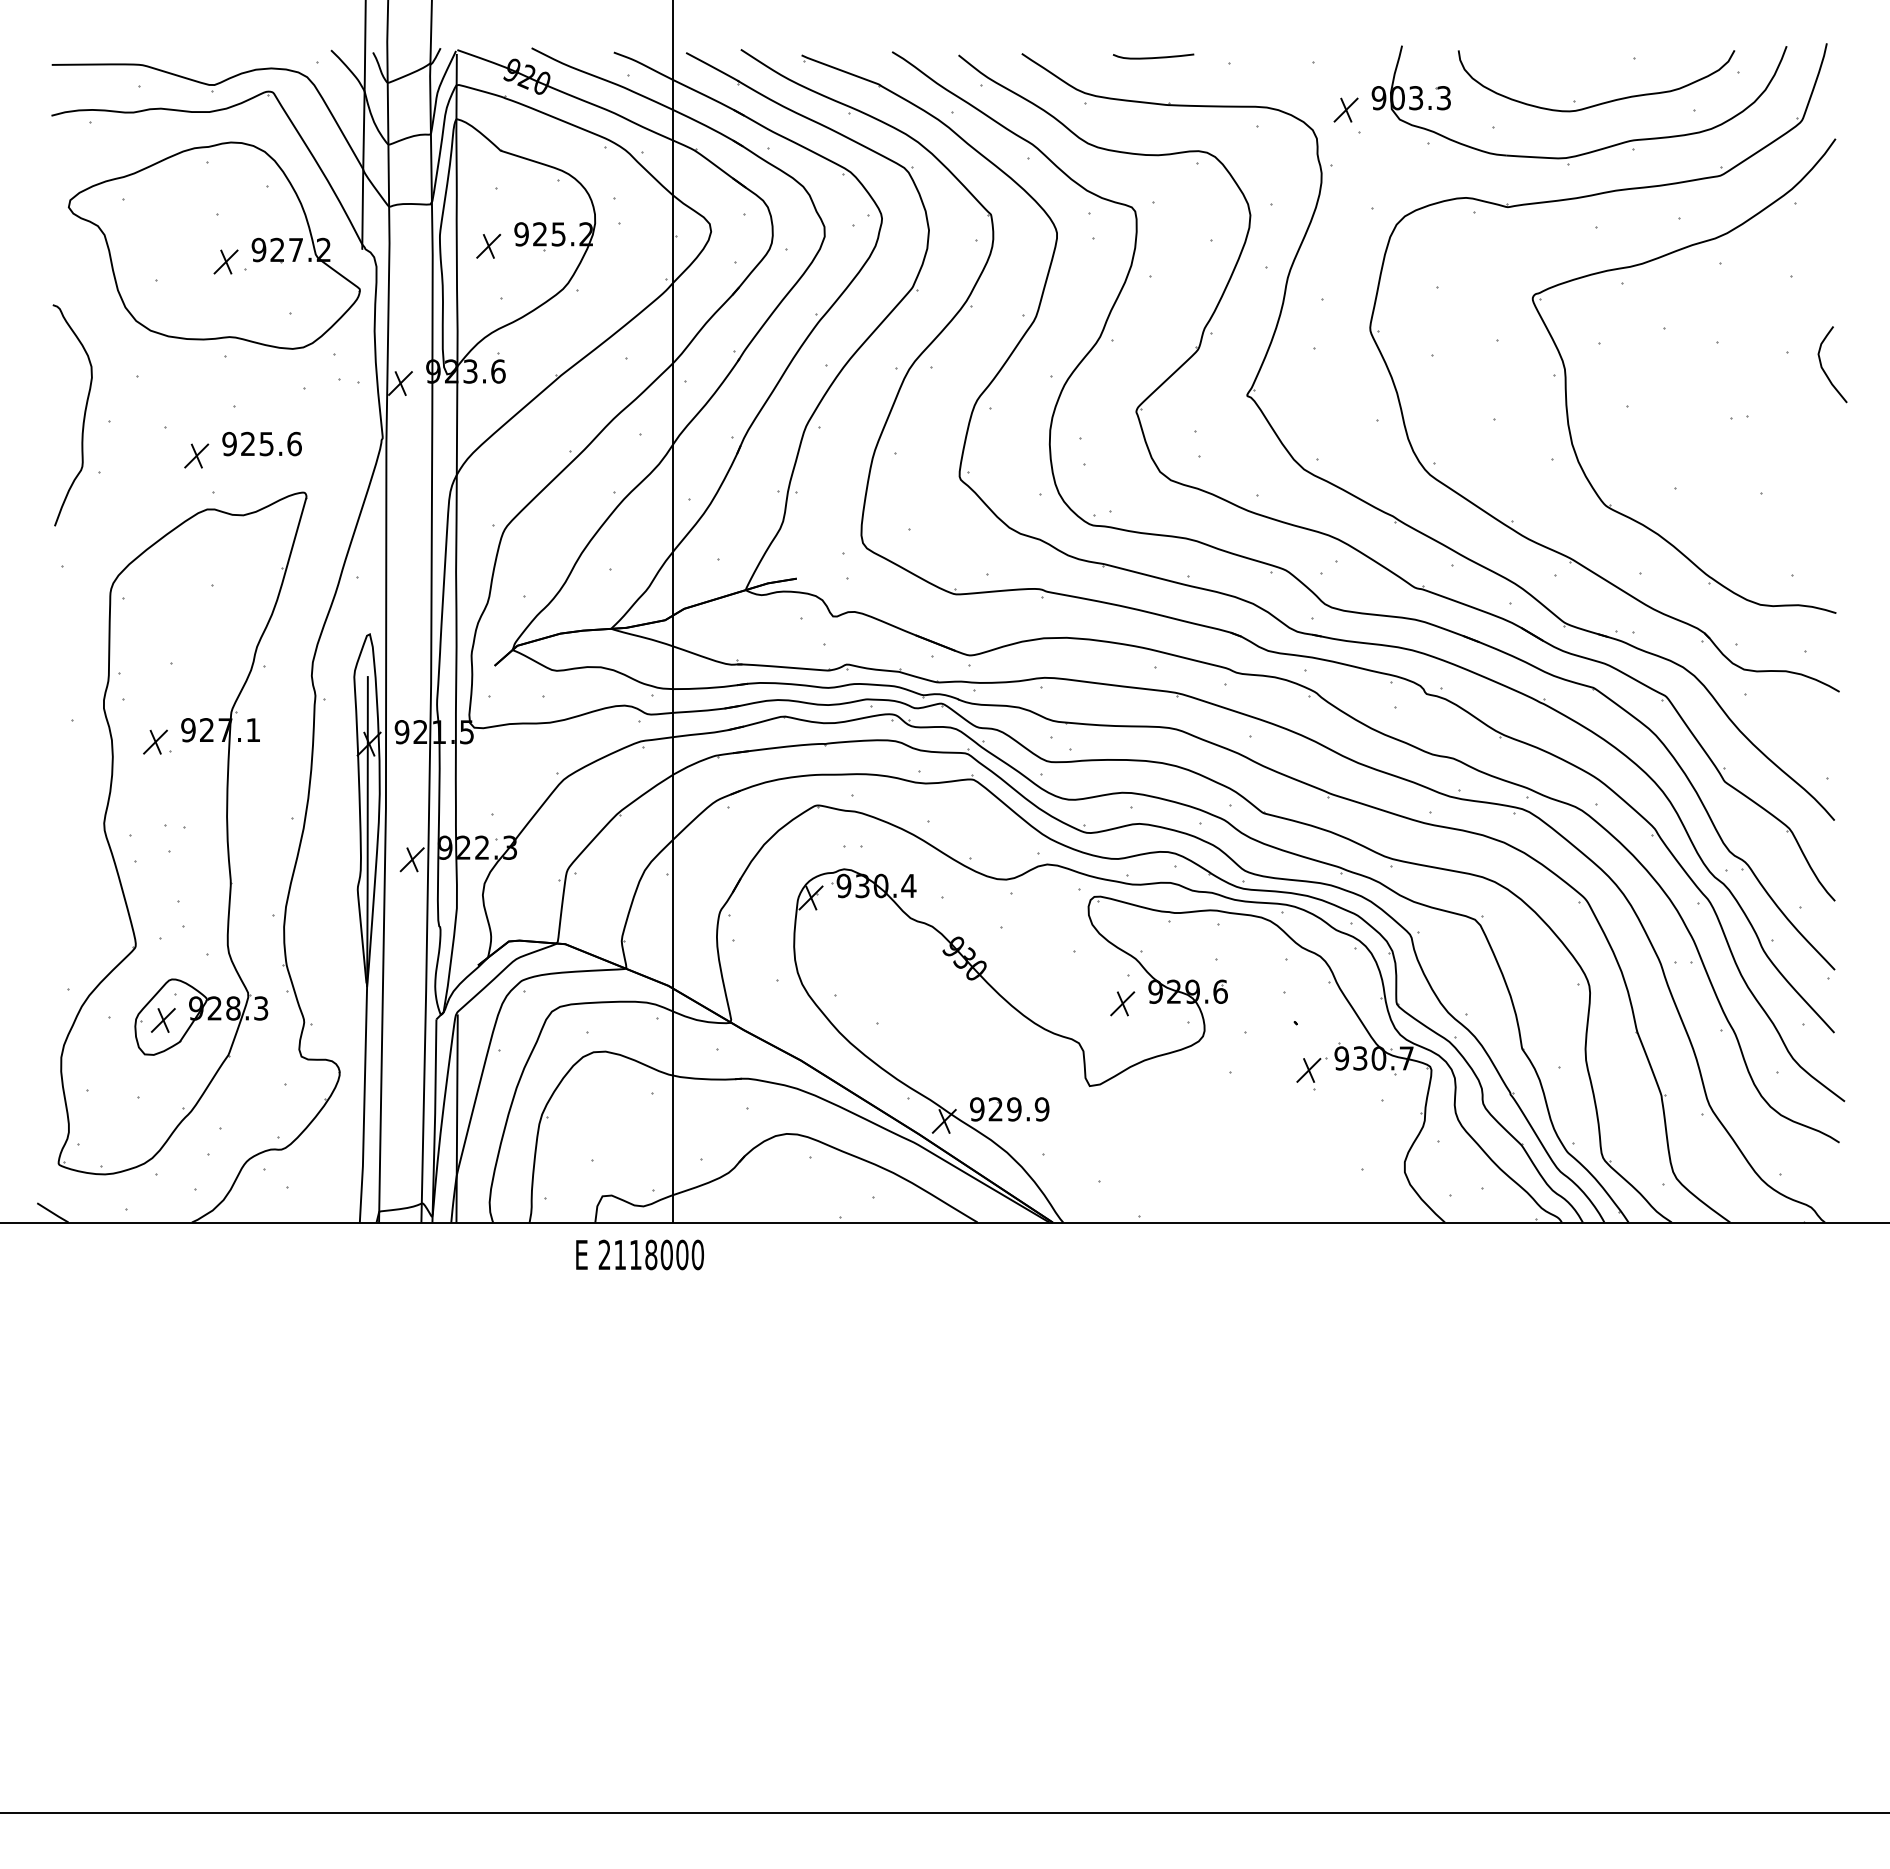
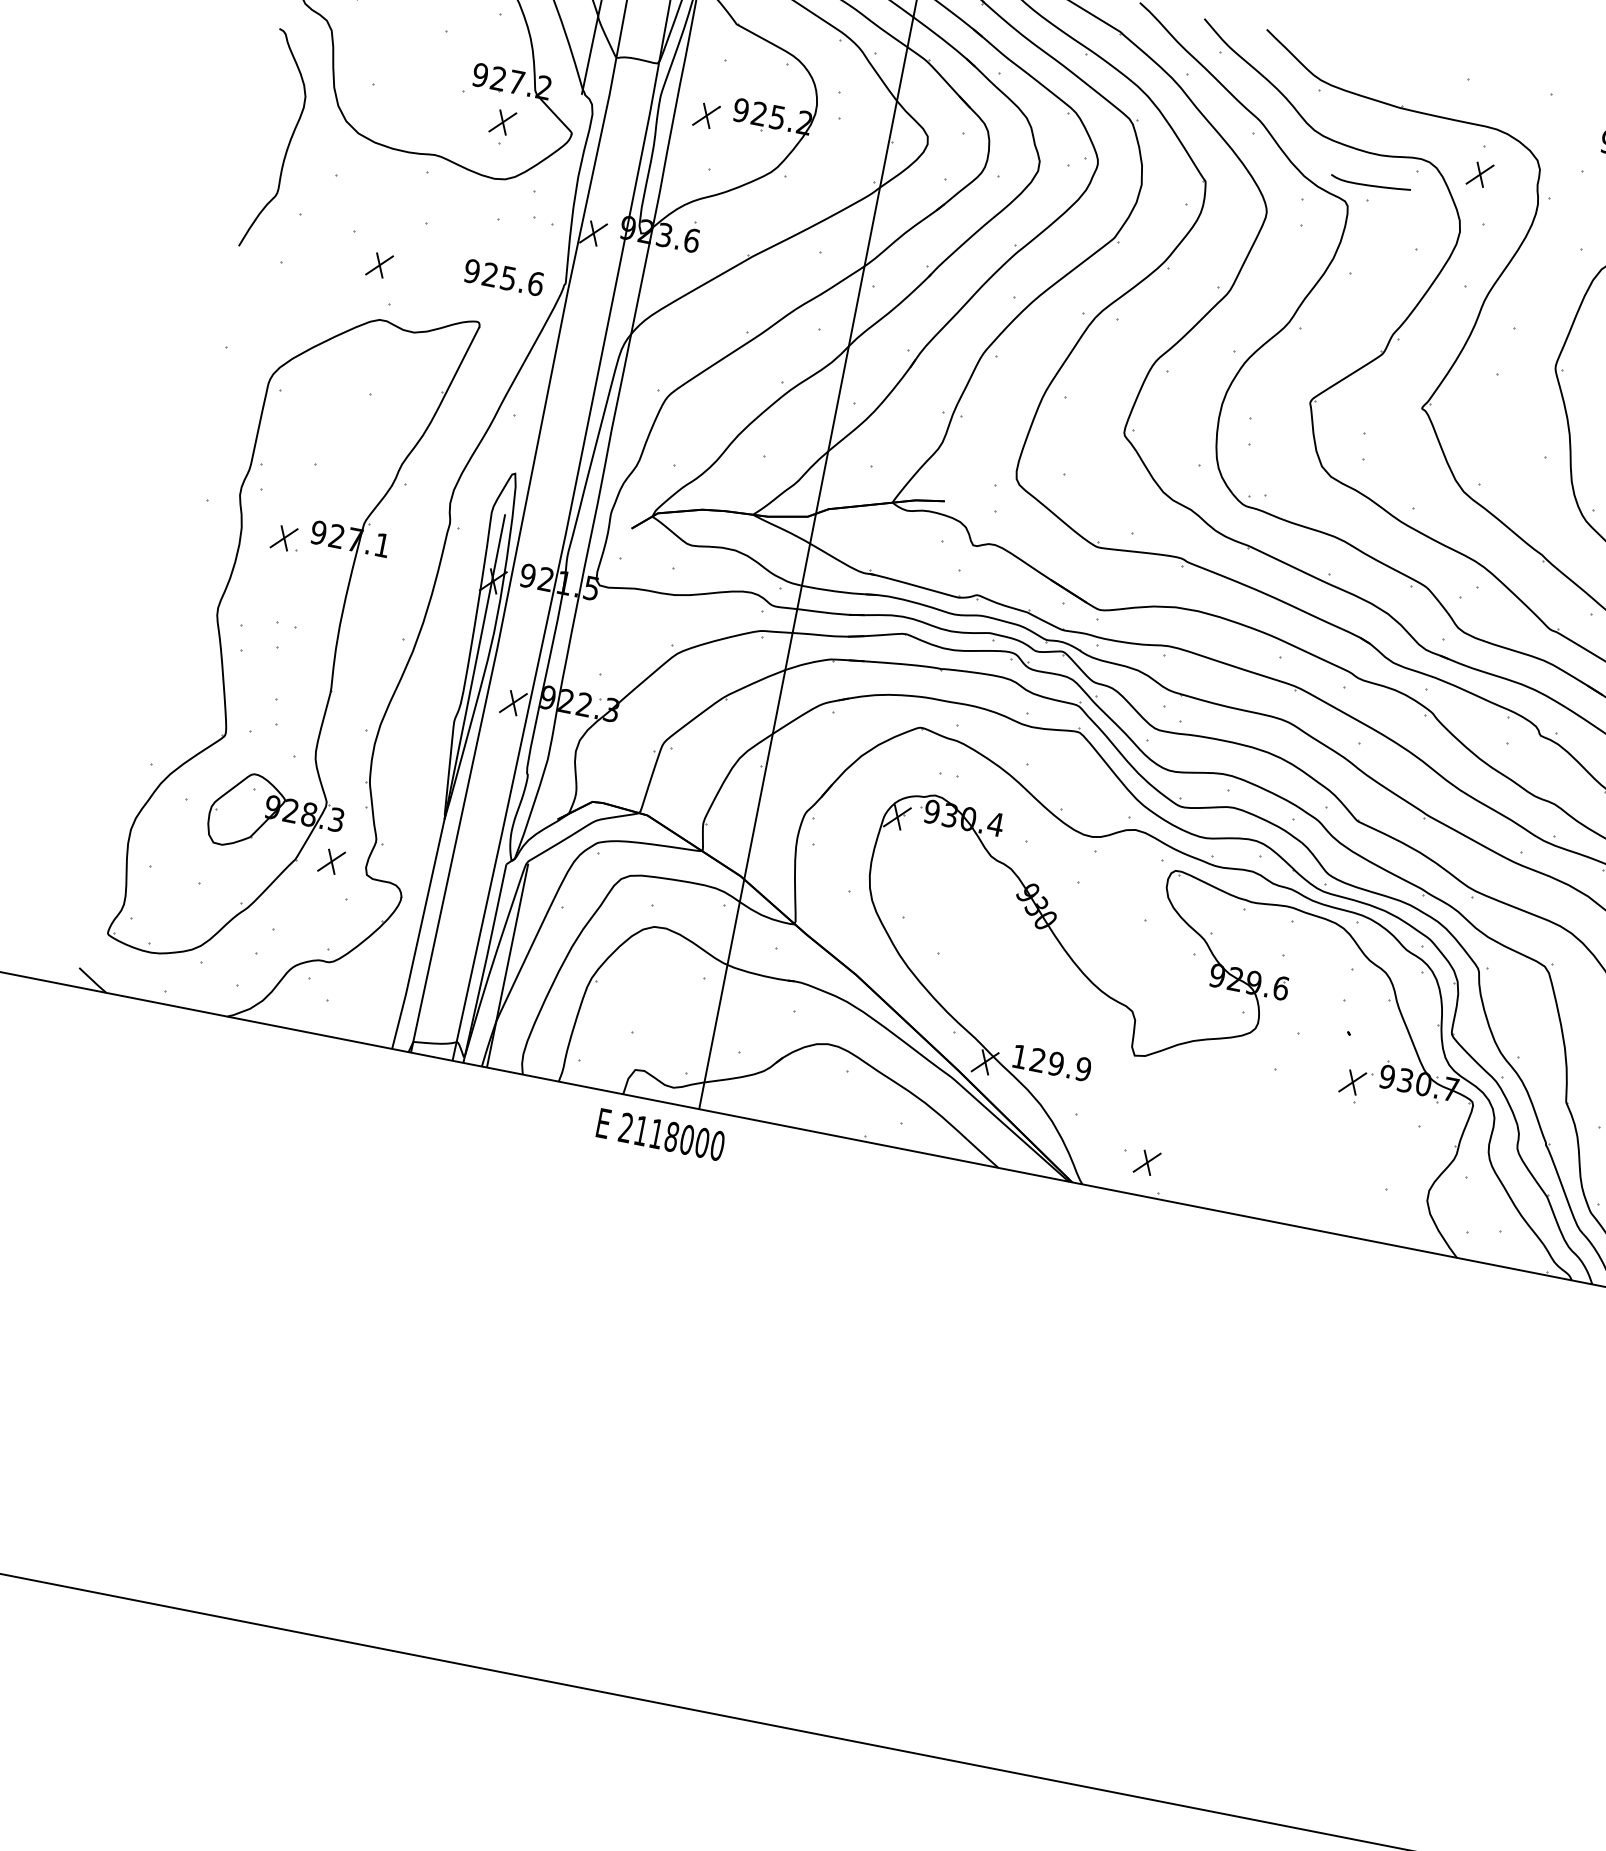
curve: (1153, 57) -> (1370, 185), moved
part: (1345, 109) -> (1479, 173), moved
part: (225, 261) -> (502, 121), moved
curve: (83, 415) -> (288, 142), moved
text: (261, 443) -> (503, 276), moved
part: (1122, 1003) -> (1147, 1162), moved
part: (162, 1020) -> (330, 861), moved
text: (977, 1109) -> (1020, 1056), 929.9 -> 129.9

